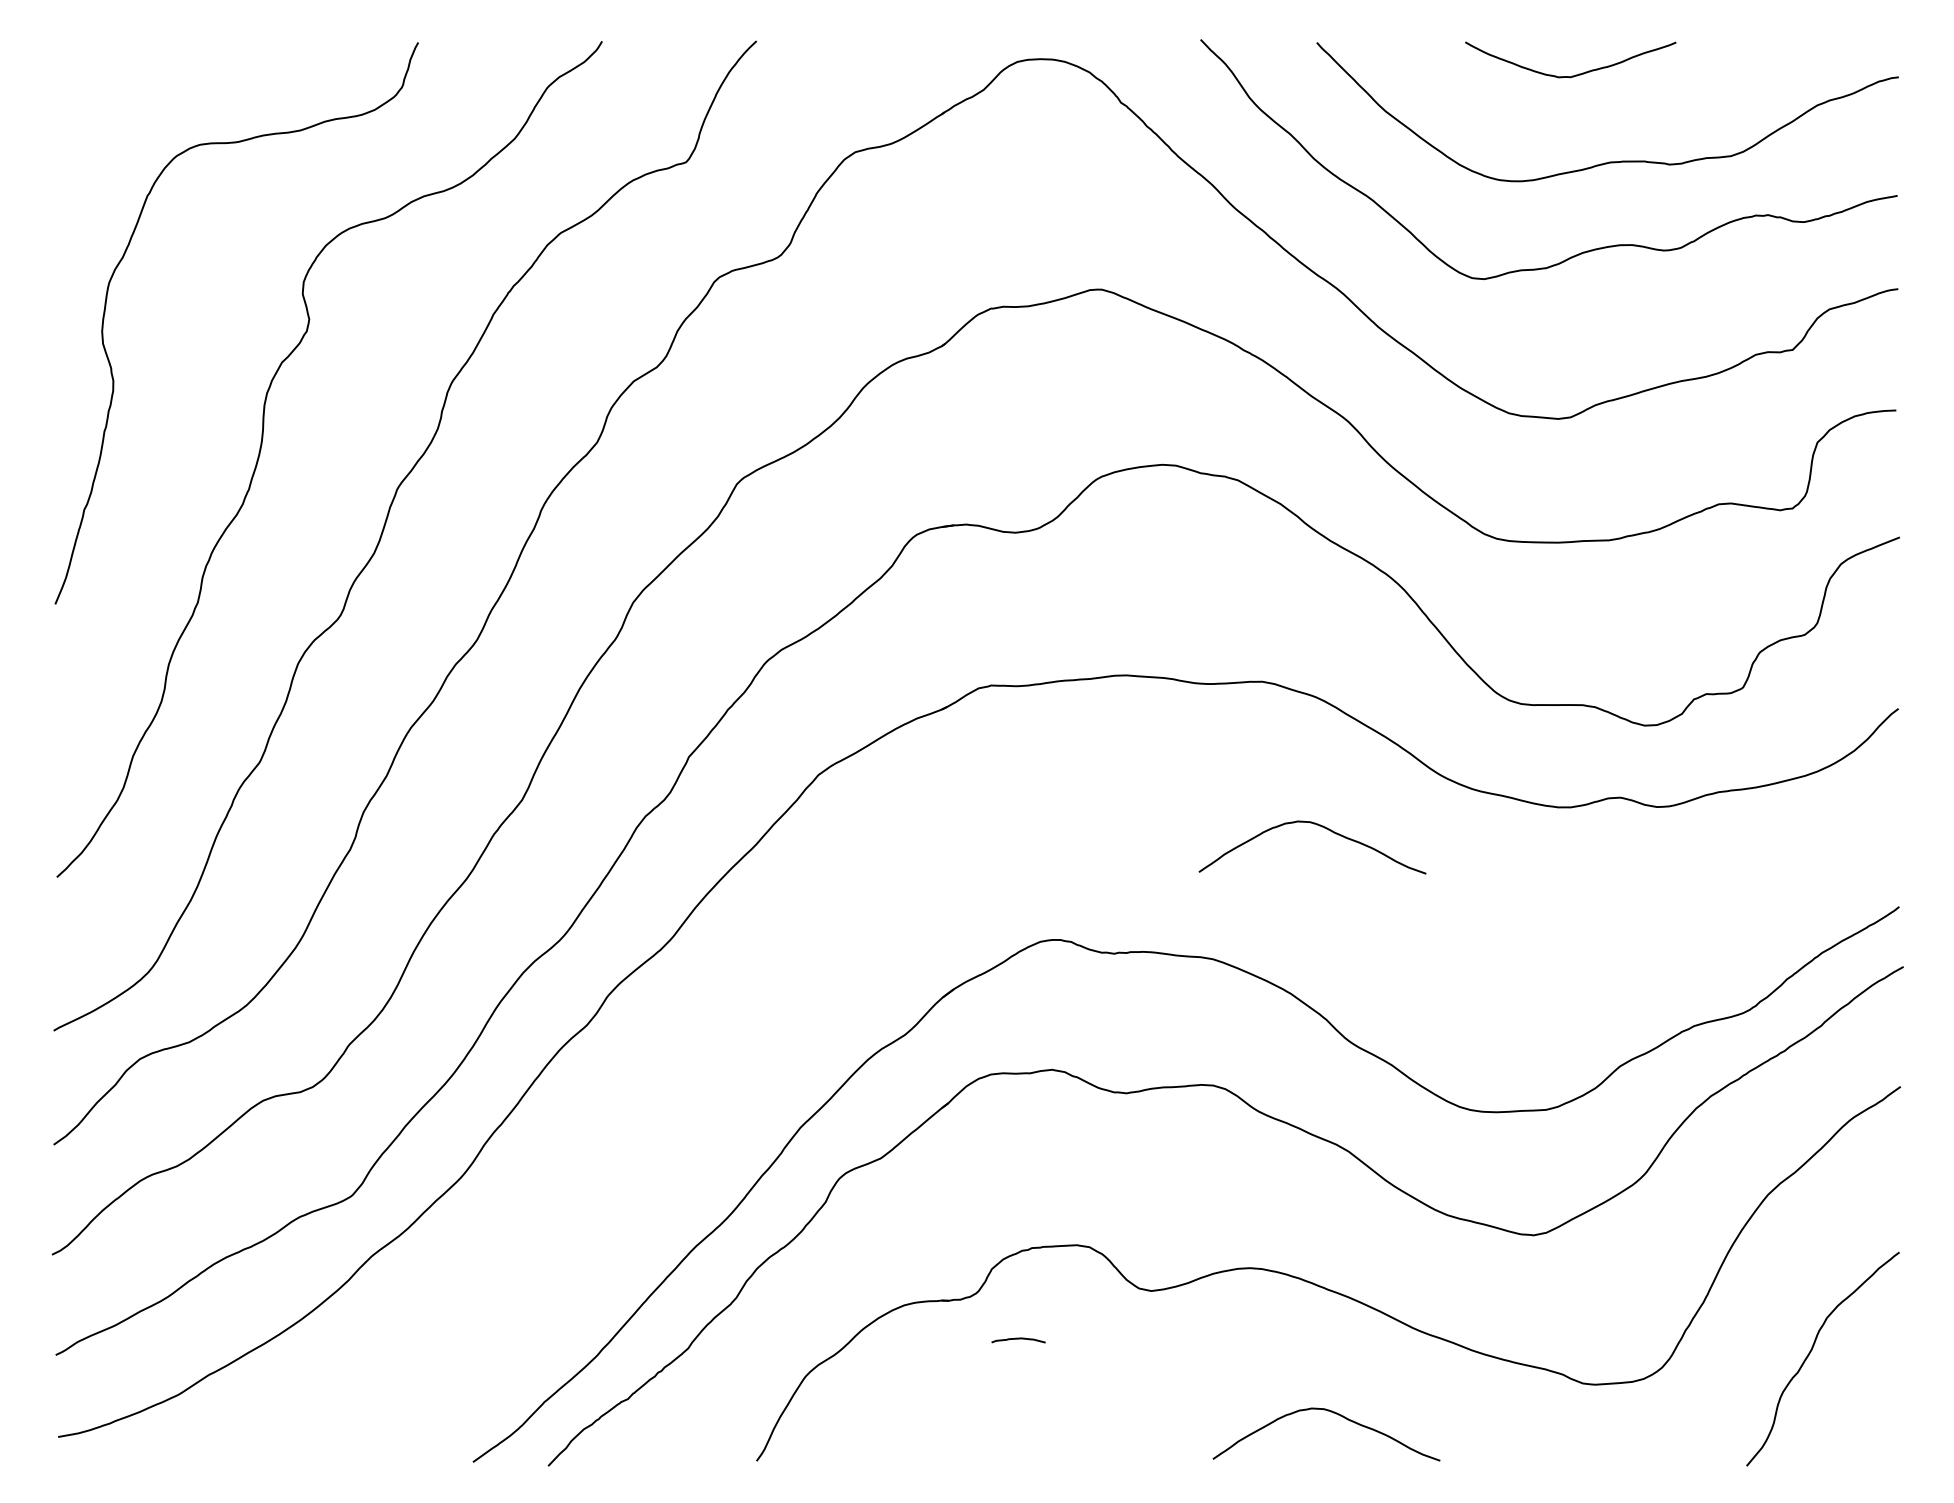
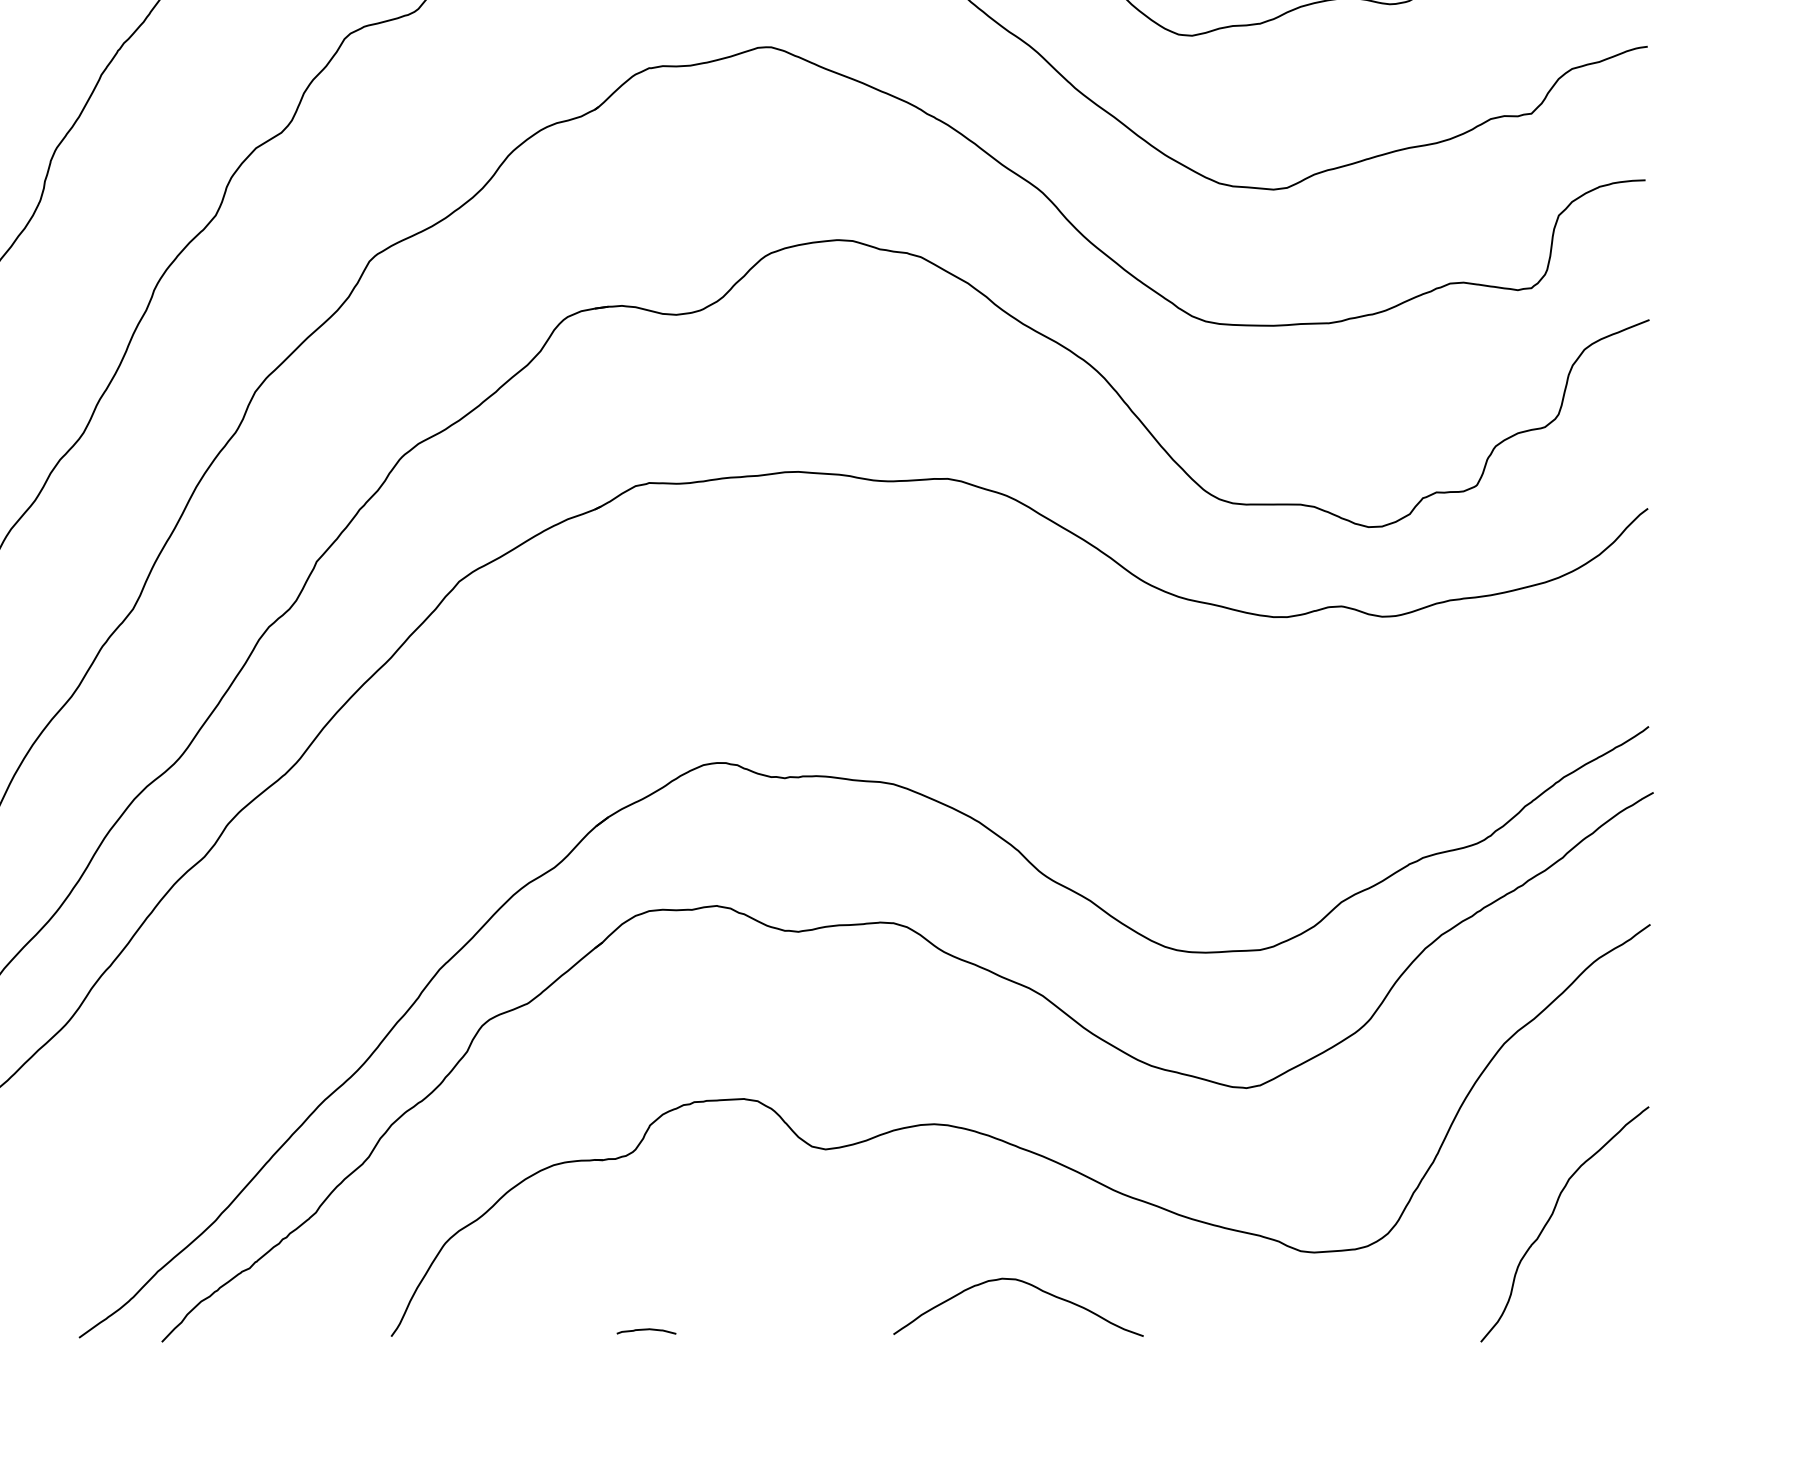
curve: (1319, 826) -> (1010, 638), removed
curve: (1018, 1339) -> (646, 1330), moved

